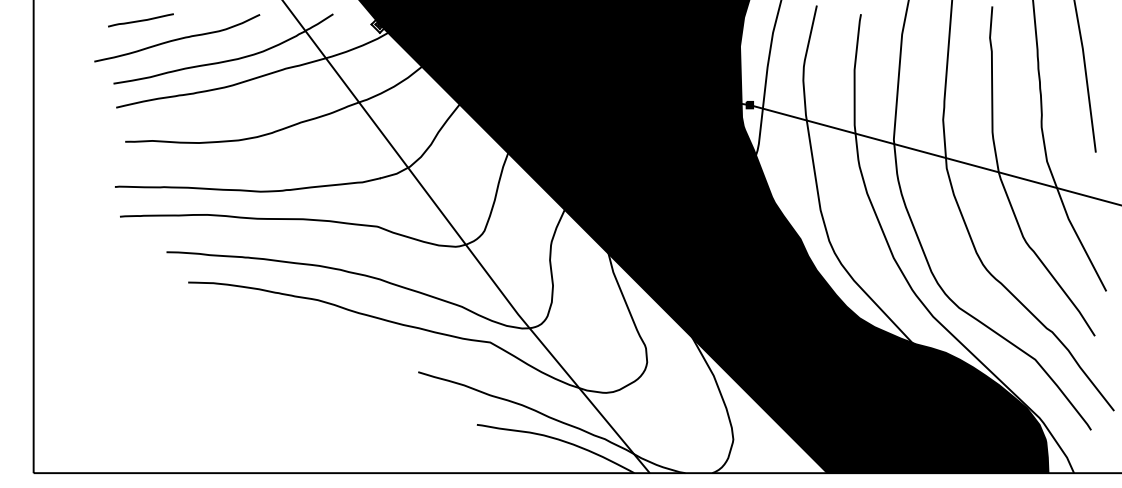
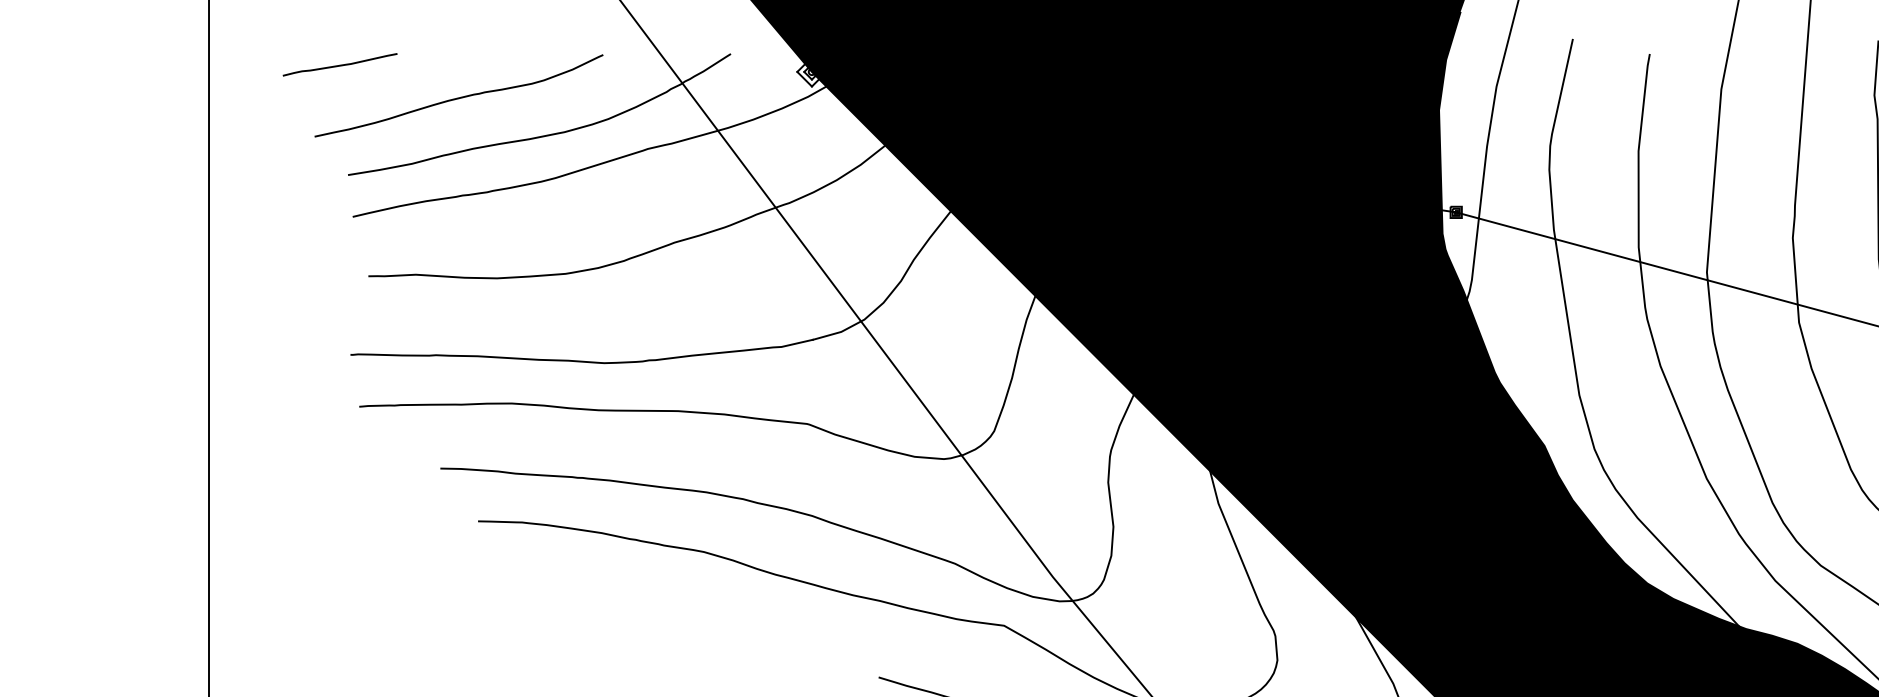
line: (140, 20) -> (339, 65), moved

